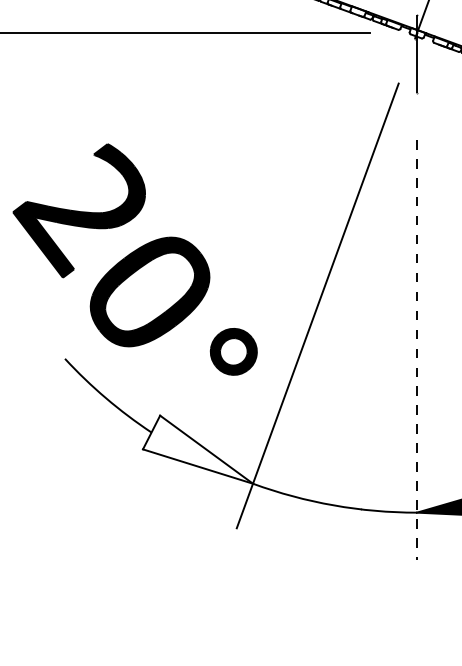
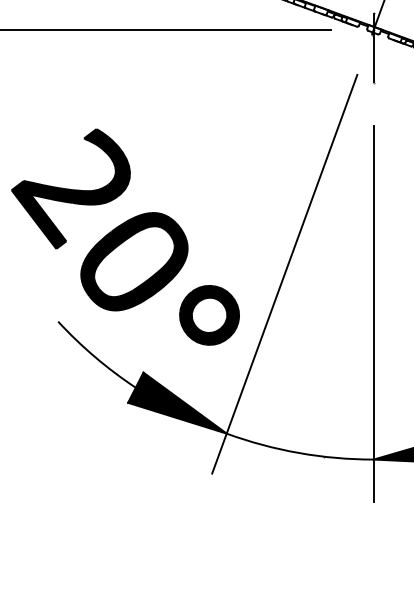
line: (416, 350) -> (373, 314), dashed -> solid
part: (233, 351) -> (209, 315), size x1.43
fill: (198, 449) -> (177, 402), added

